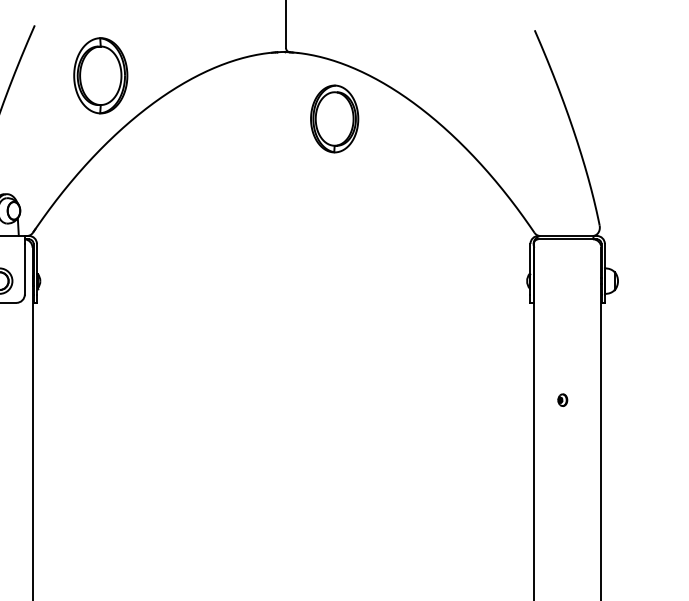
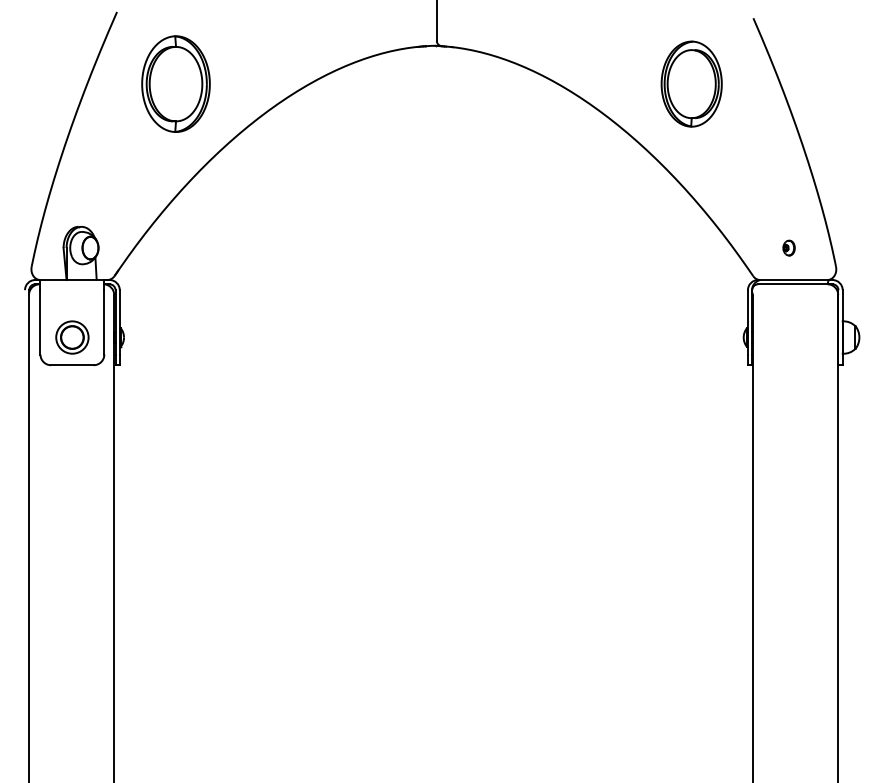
part: (100, 75) -> (175, 83), moved
part: (334, 118) -> (691, 83), moved
part: (562, 399) -> (788, 247), moved

